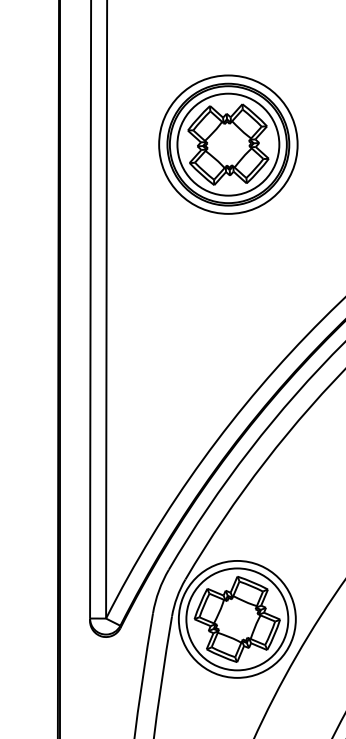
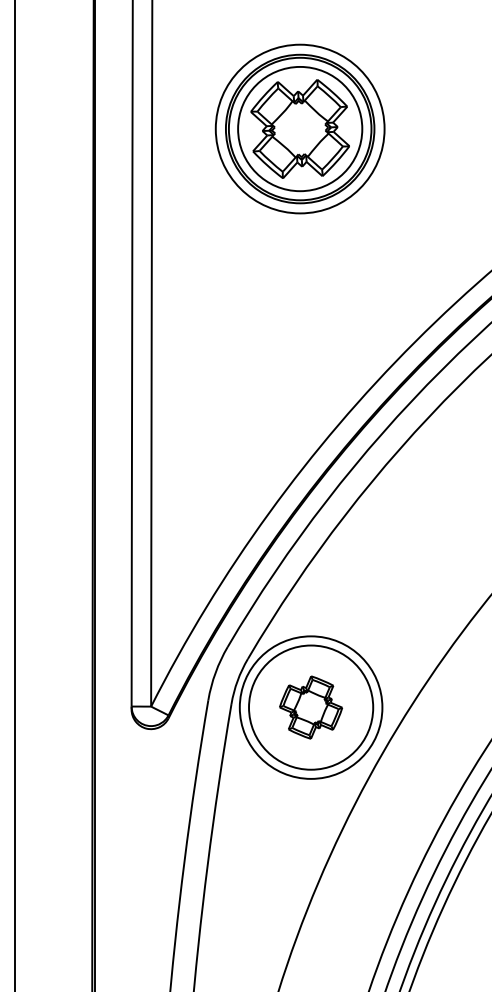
part: (236, 619) -> (310, 707), size x0.6

